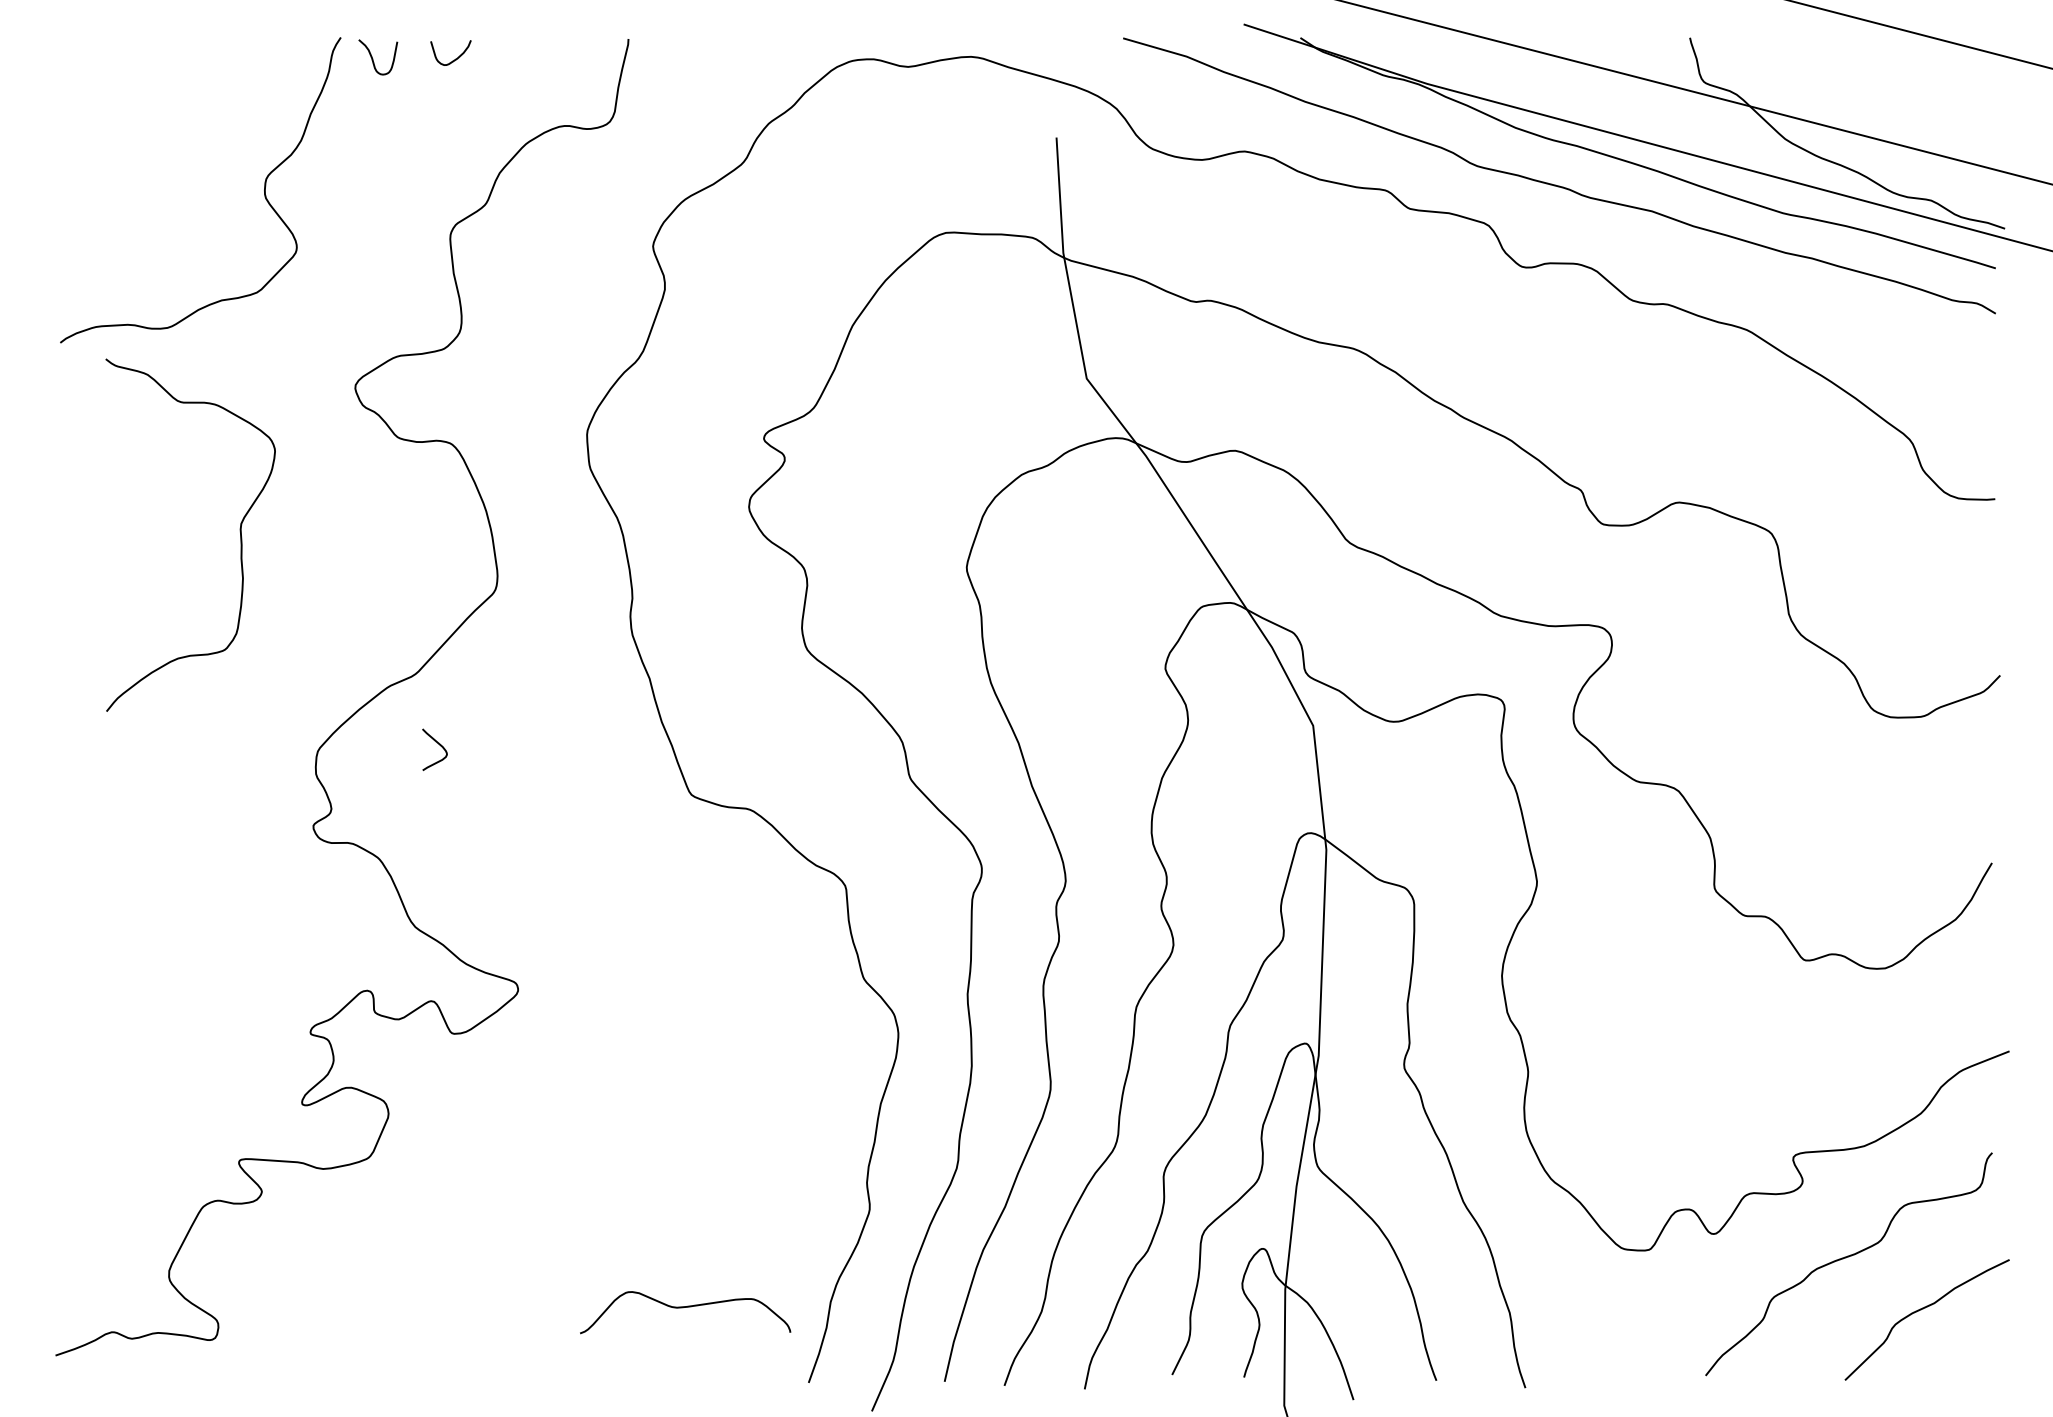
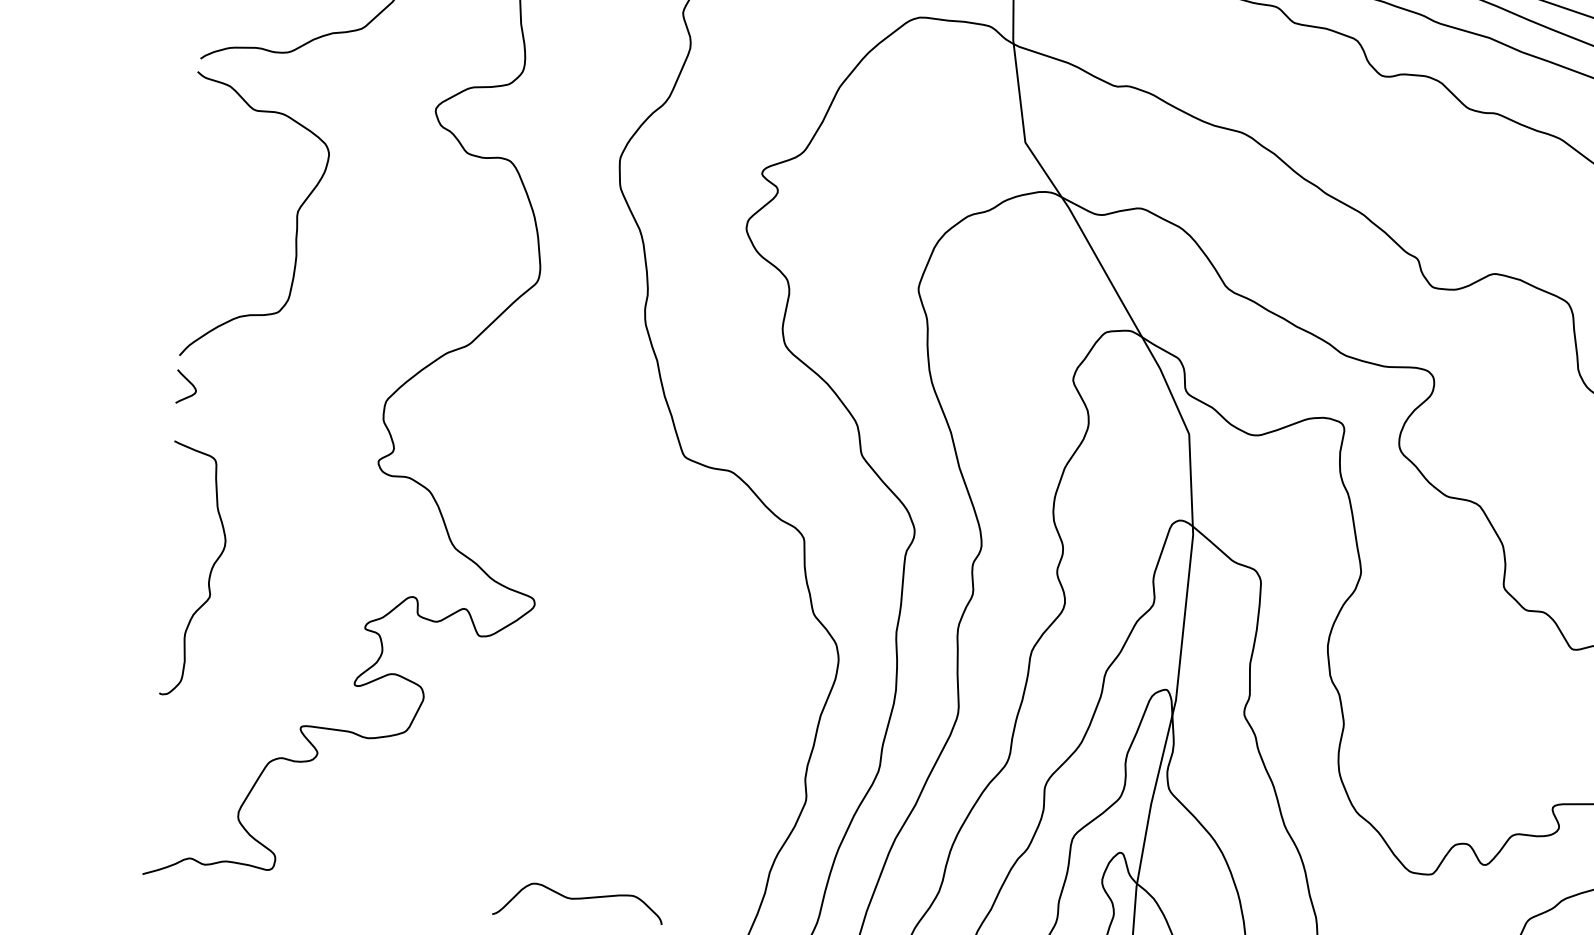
curve: (239, 531) -> (296, 217), moved
curve: (438, 744) -> (189, 382), moved
curve: (113, 979) -> (209, 574), added
curve: (683, 1308) -> (576, 899), moved

